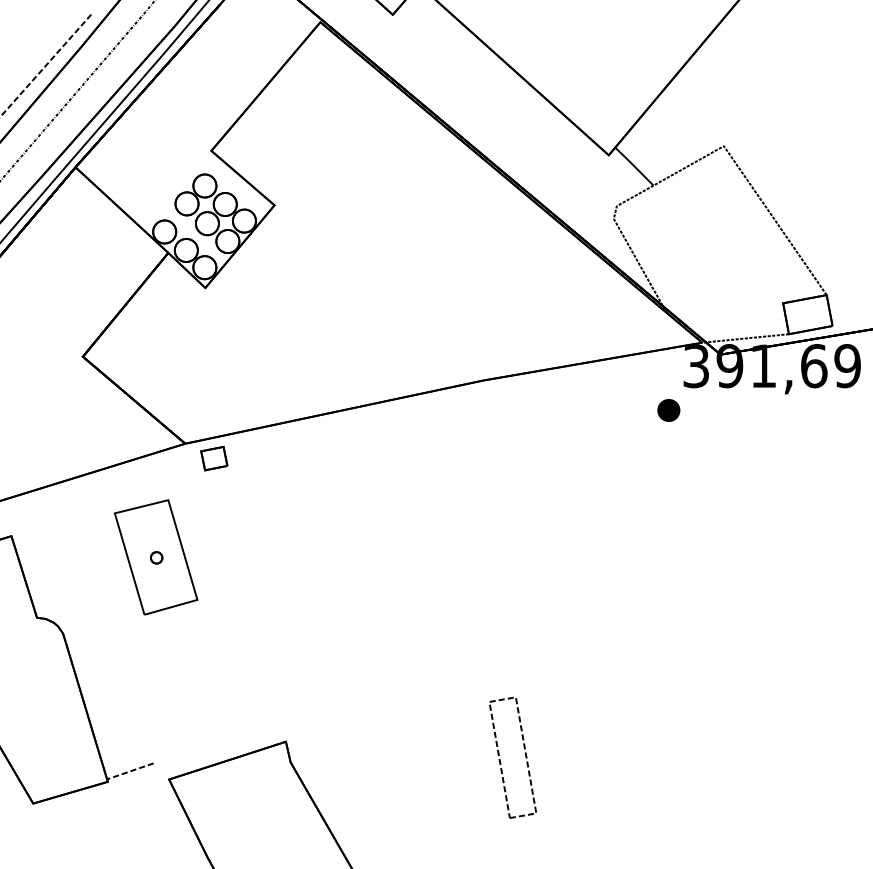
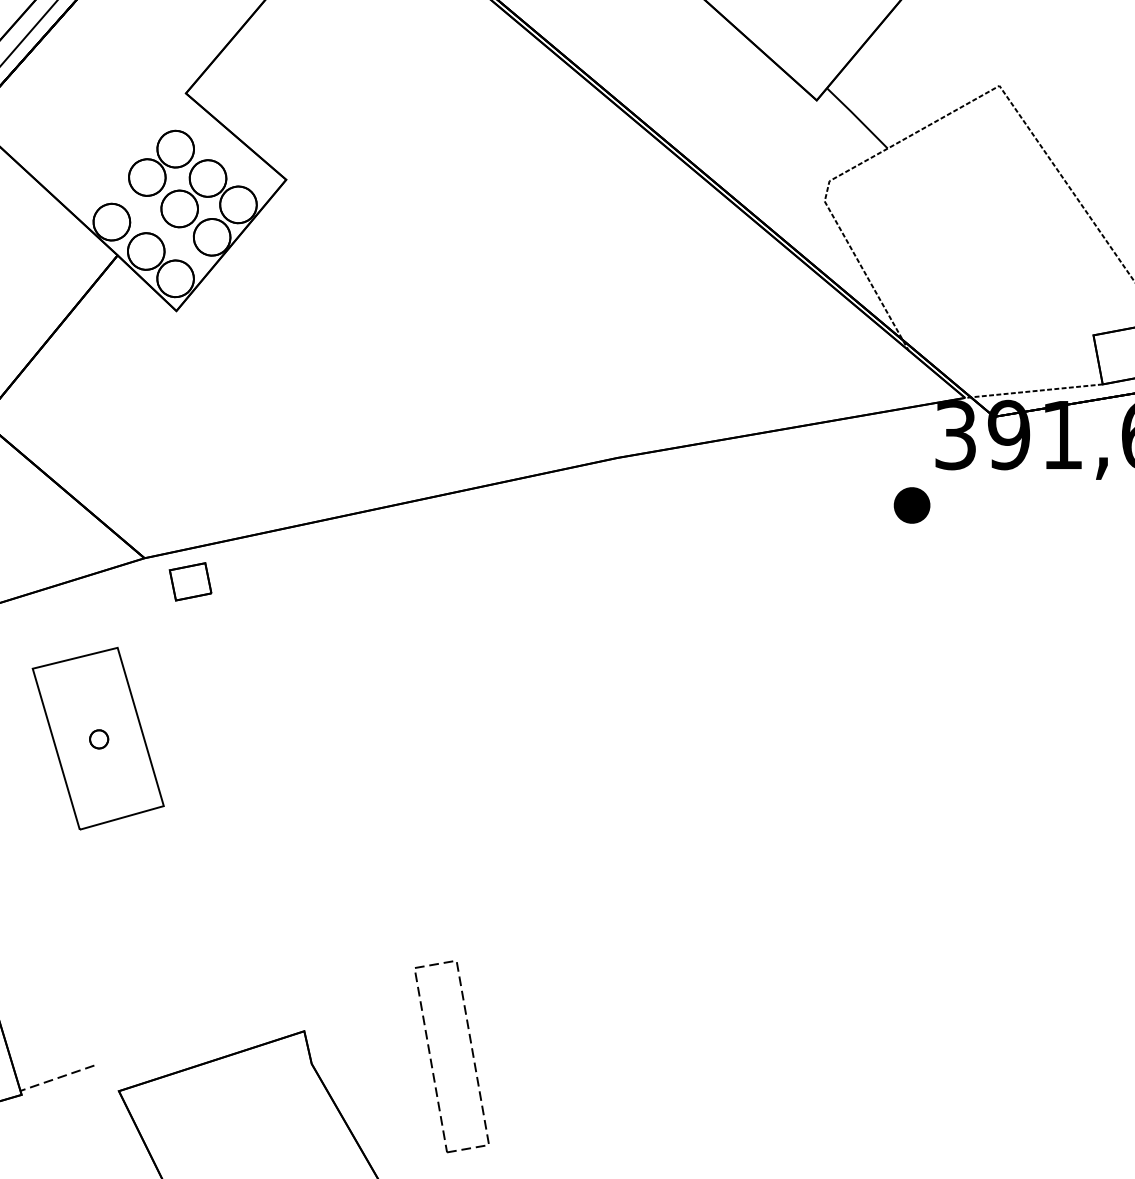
part: (500, 759) -> (432, 1059), moved

